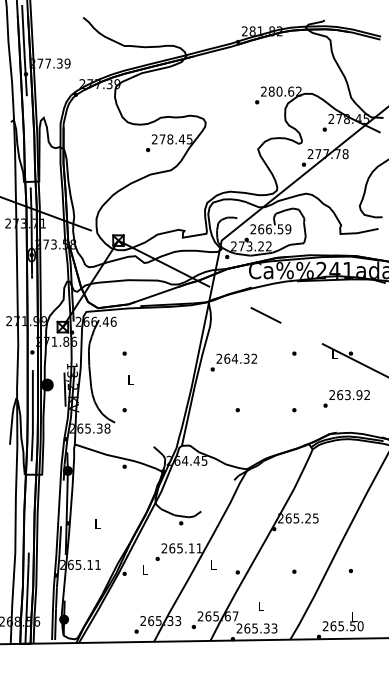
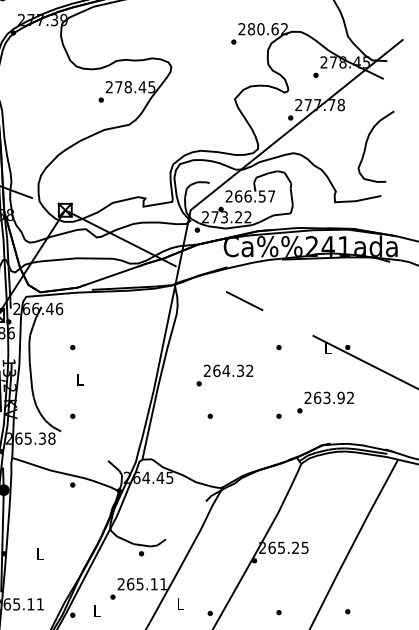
text: (288, 229) -> (271, 196), 266.59 -> 266.57
text: (233, 362) -> (224, 375), moved
text: (346, 398) -> (325, 402), moved

